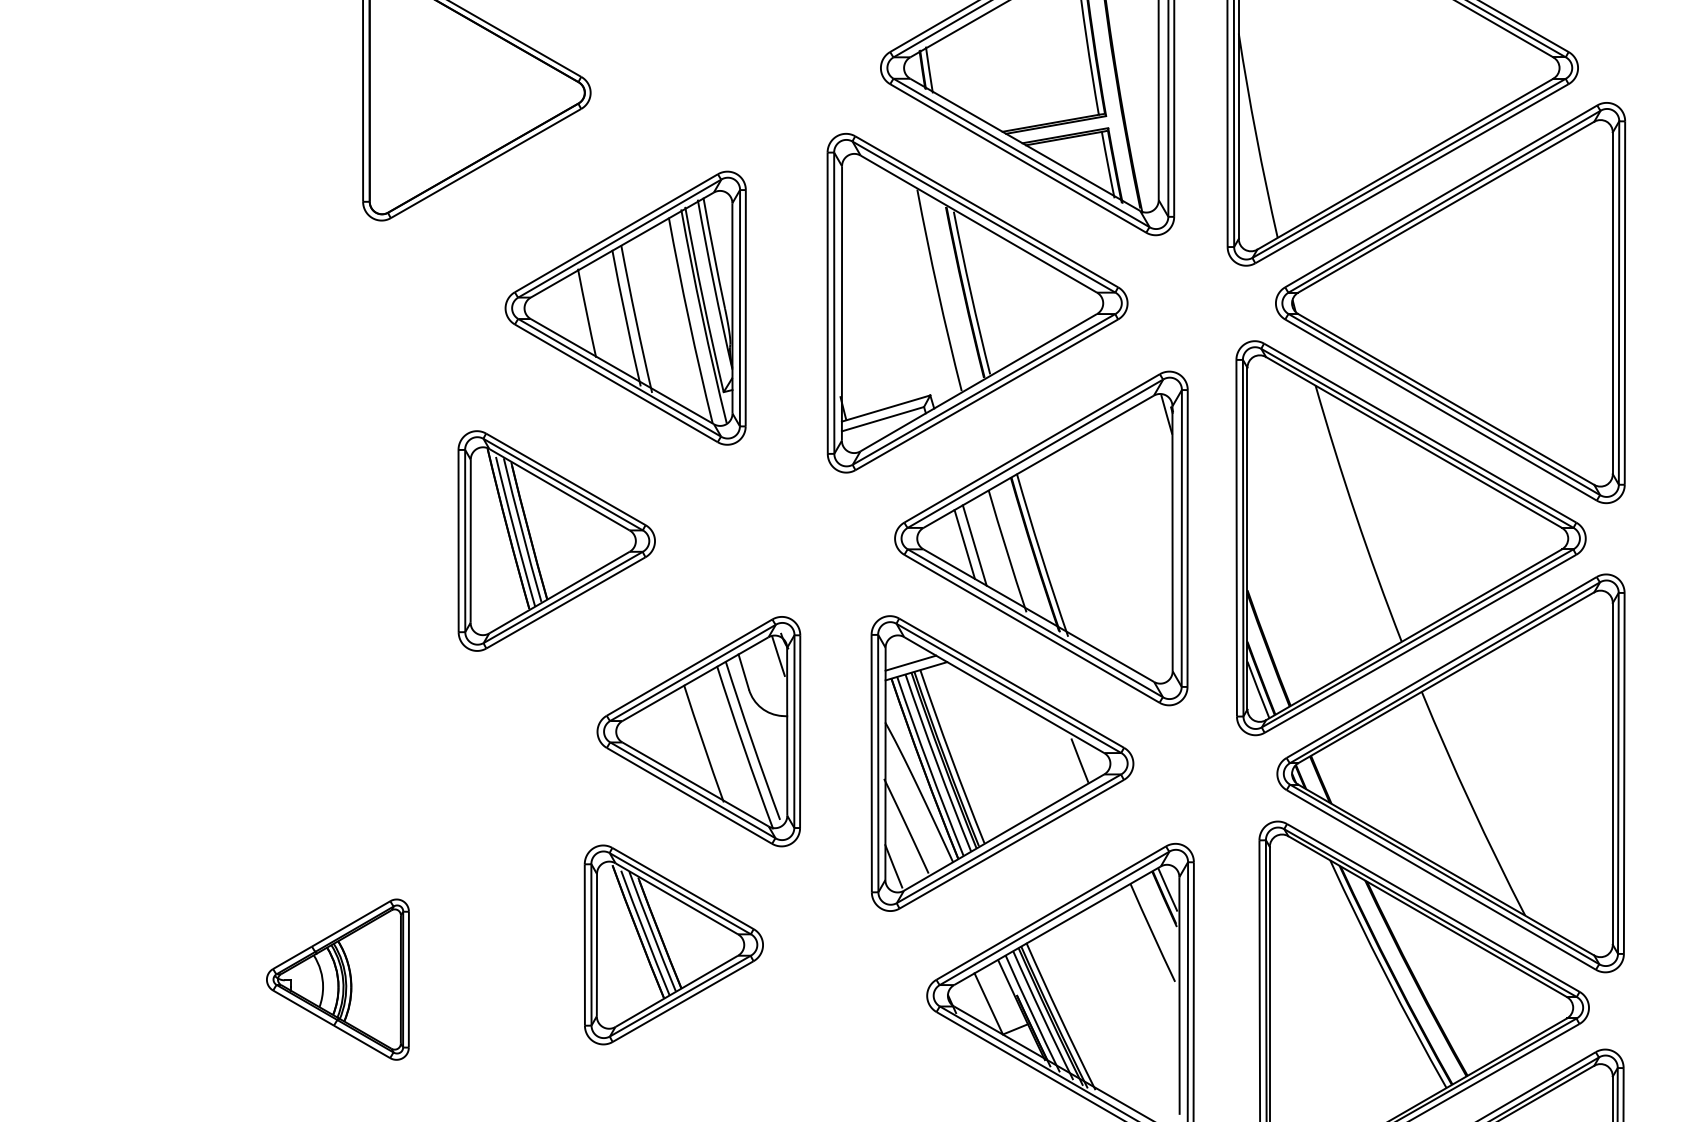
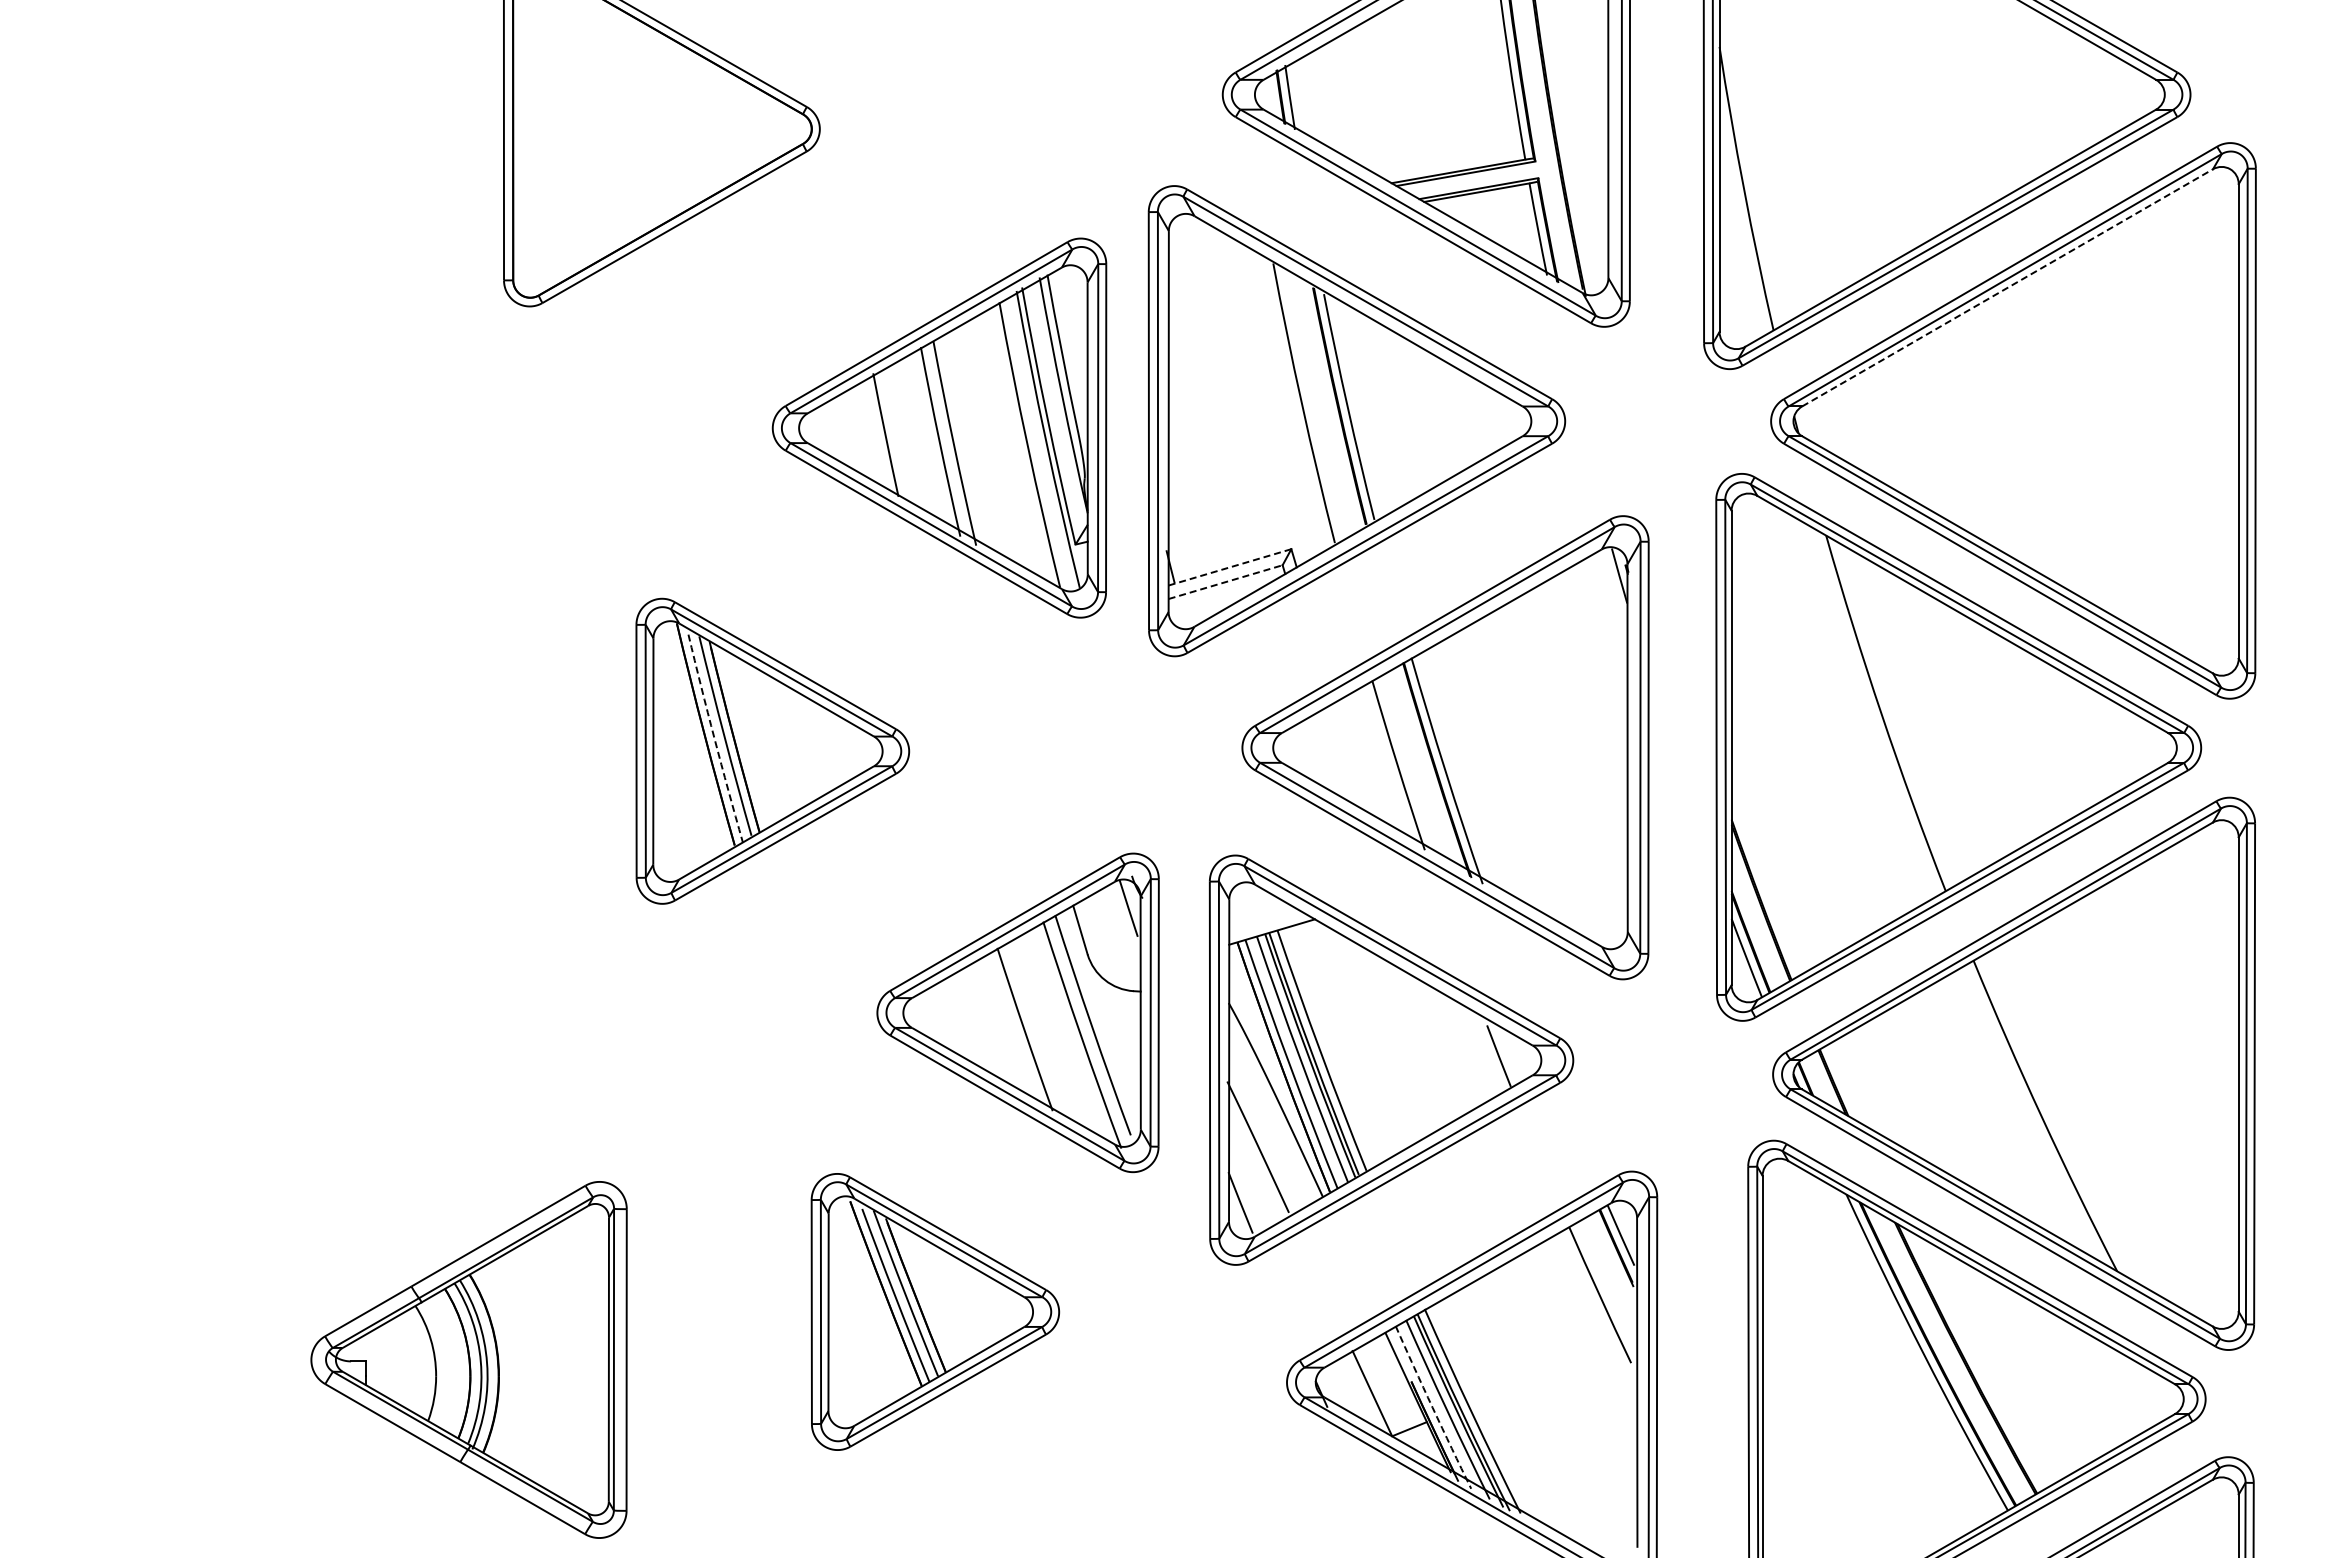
line: (1446, 206) -> (2008, 287), solid -> dashed
part: (625, 307) -> (939, 427), moved
line: (886, 408) -> (1230, 567), solid -> dashed
line: (883, 419) -> (1226, 582), solid -> dashed
arc: (514, 531) -> (714, 738), solid -> dashed
line: (965, 544) -> (1339, 755), removed
line: (974, 545) -> (1352, 757), removed
line: (910, 662) -> (1264, 920), removed
part: (698, 731) -> (1017, 1012), moved
part: (337, 979) -> (468, 1360), size x1.6
arc: (1032, 1013) -> (1432, 1407), solid -> dashed

